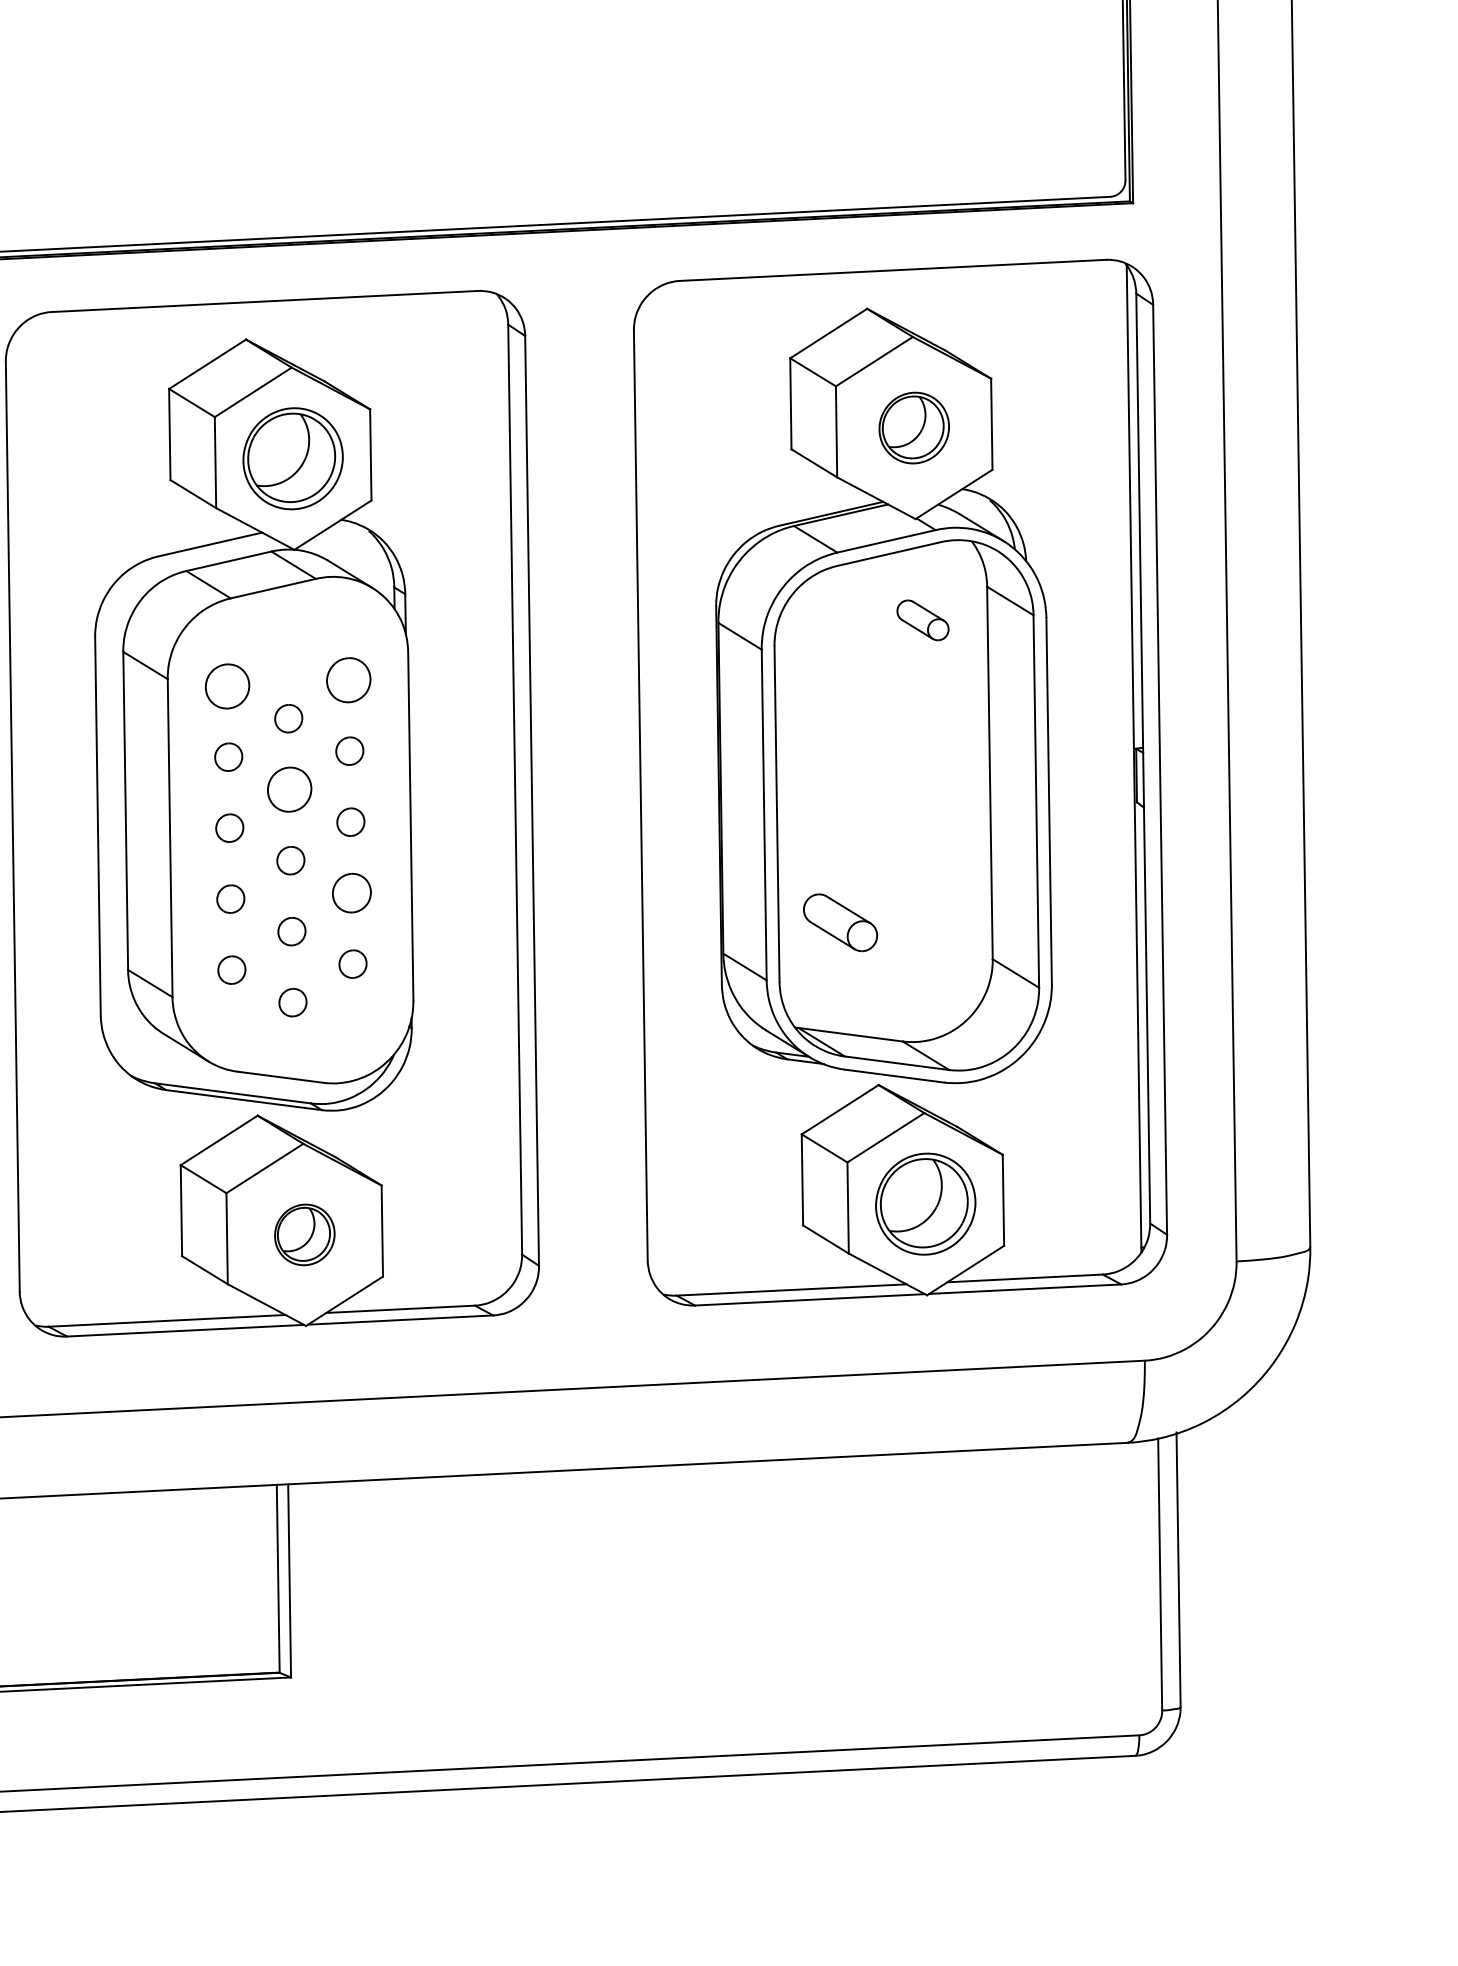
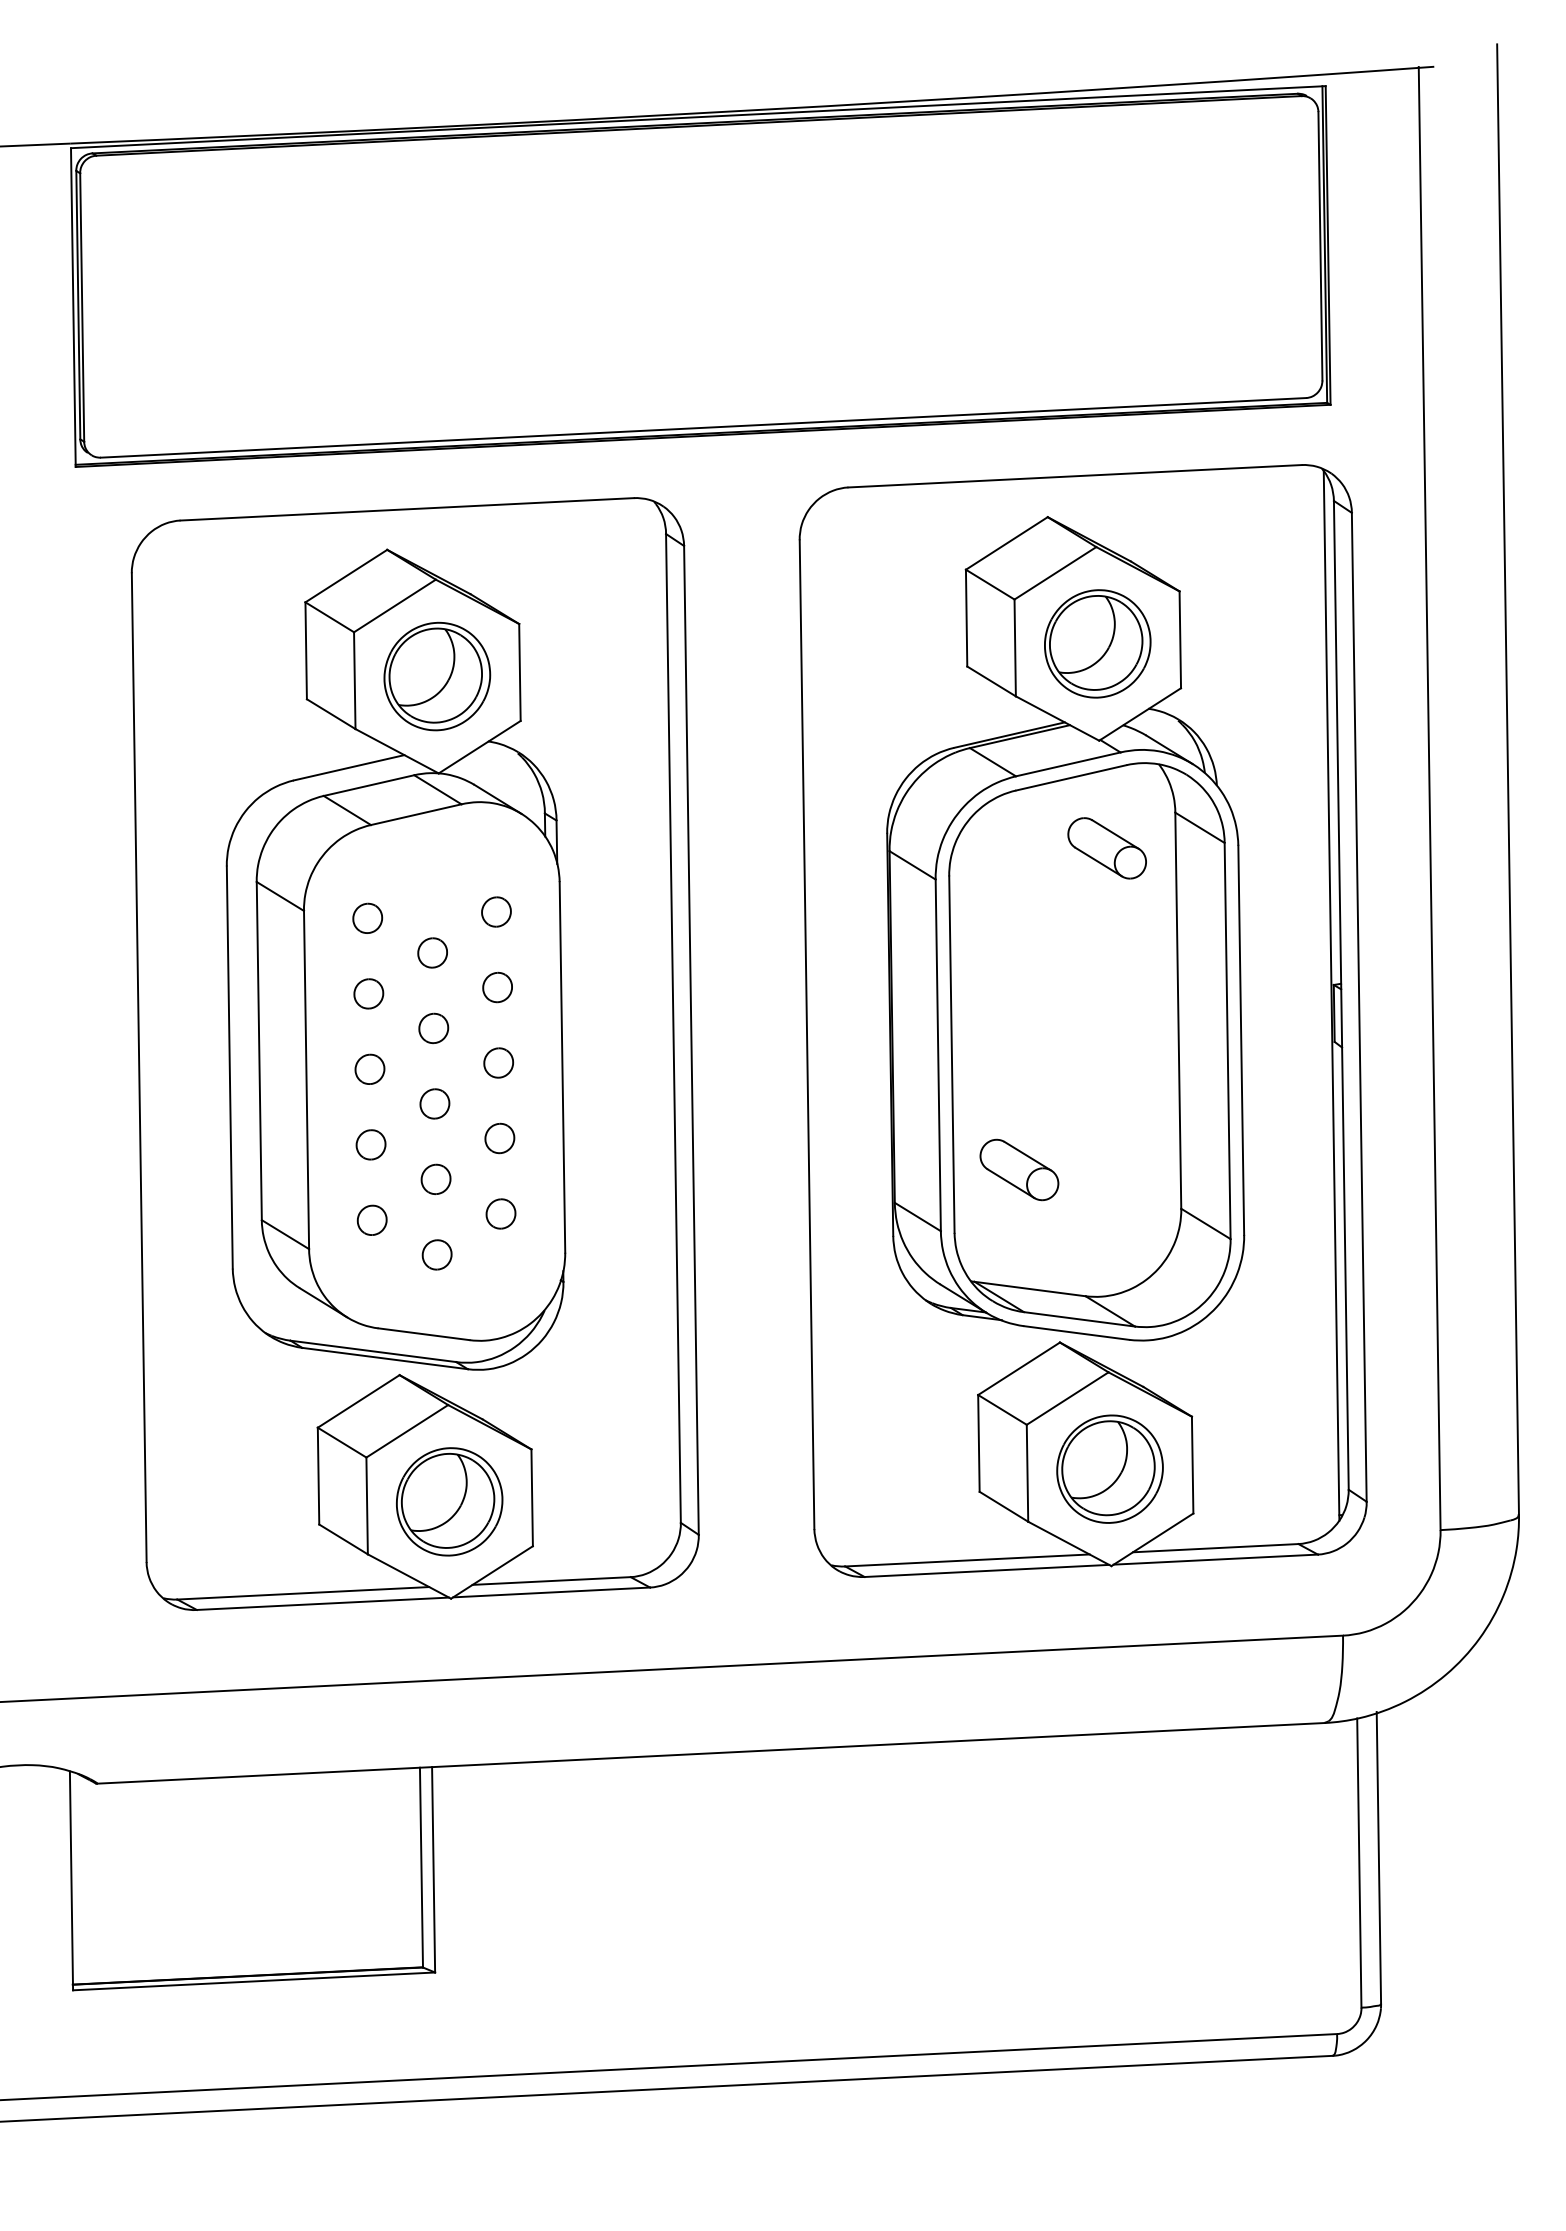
part: (913, 427) -> (1097, 643), size x1.43
part: (922, 620) -> (1106, 848), size x1.43
part: (348, 679) -> (496, 911), size x0.62
part: (227, 685) -> (367, 917), size x0.62
part: (289, 789) -> (433, 1028), size x0.62
part: (351, 893) -> (499, 1138), size x0.71
part: (304, 1234) -> (449, 1501), size x1.67

